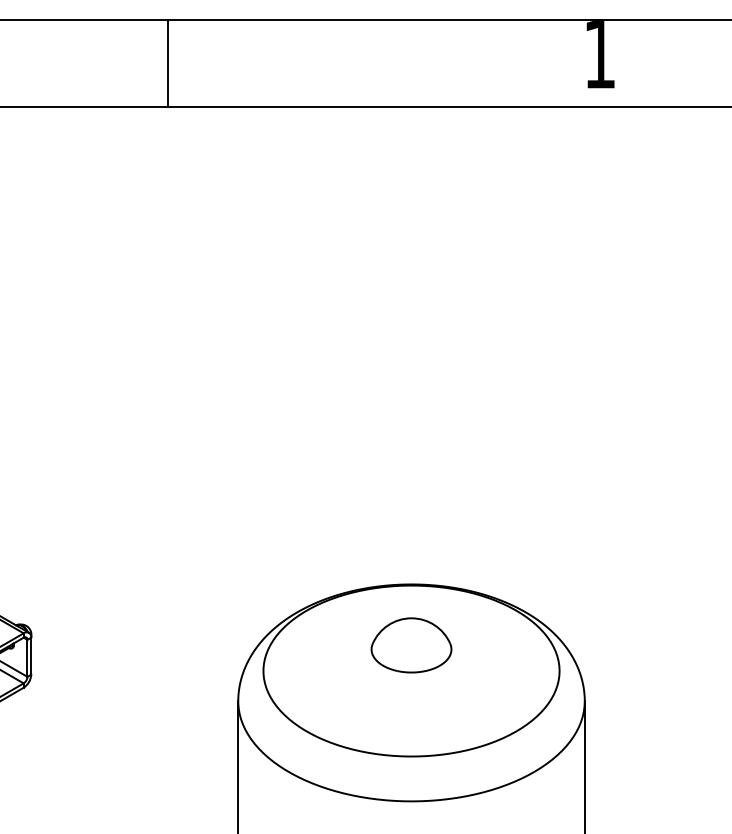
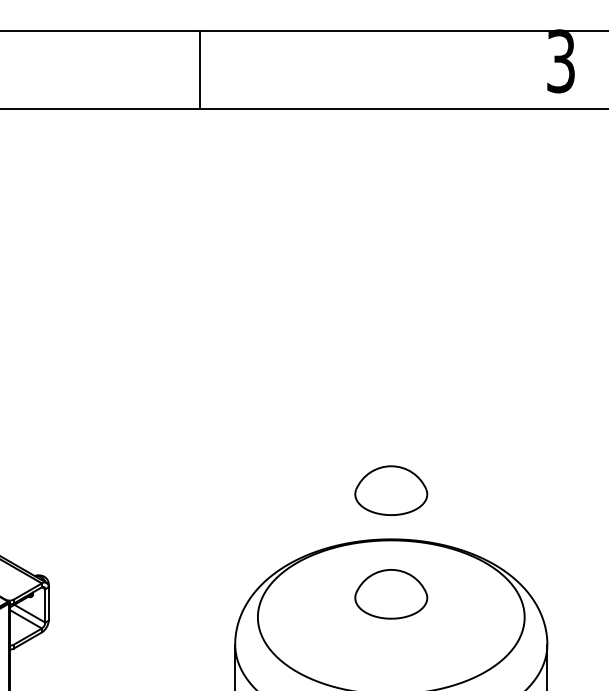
text: (599, 53) -> (560, 61), 1 -> 3
line: (167, 63) -> (200, 70), moved
part: (411, 530) -> (391, 490), added

